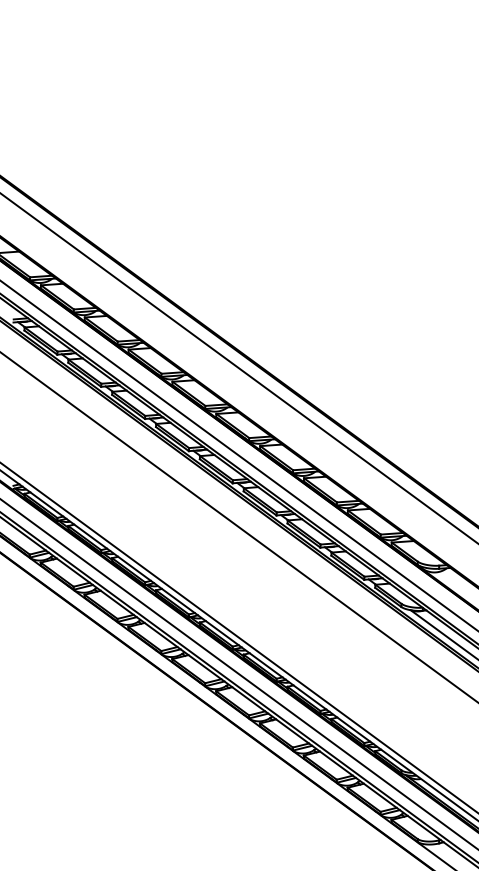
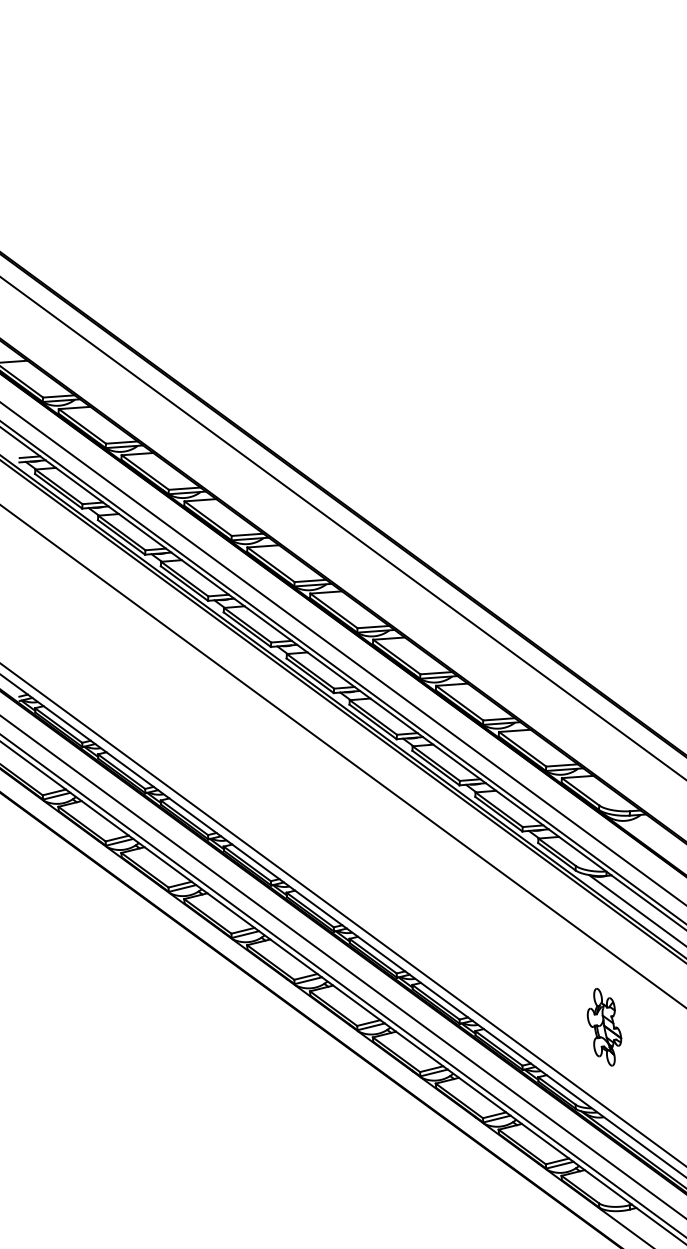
part: (421, 715) -> (604, 1026), added

